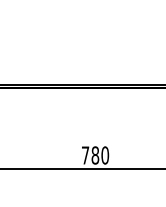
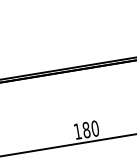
text: (85, 155) -> (77, 131), 780 -> 180

